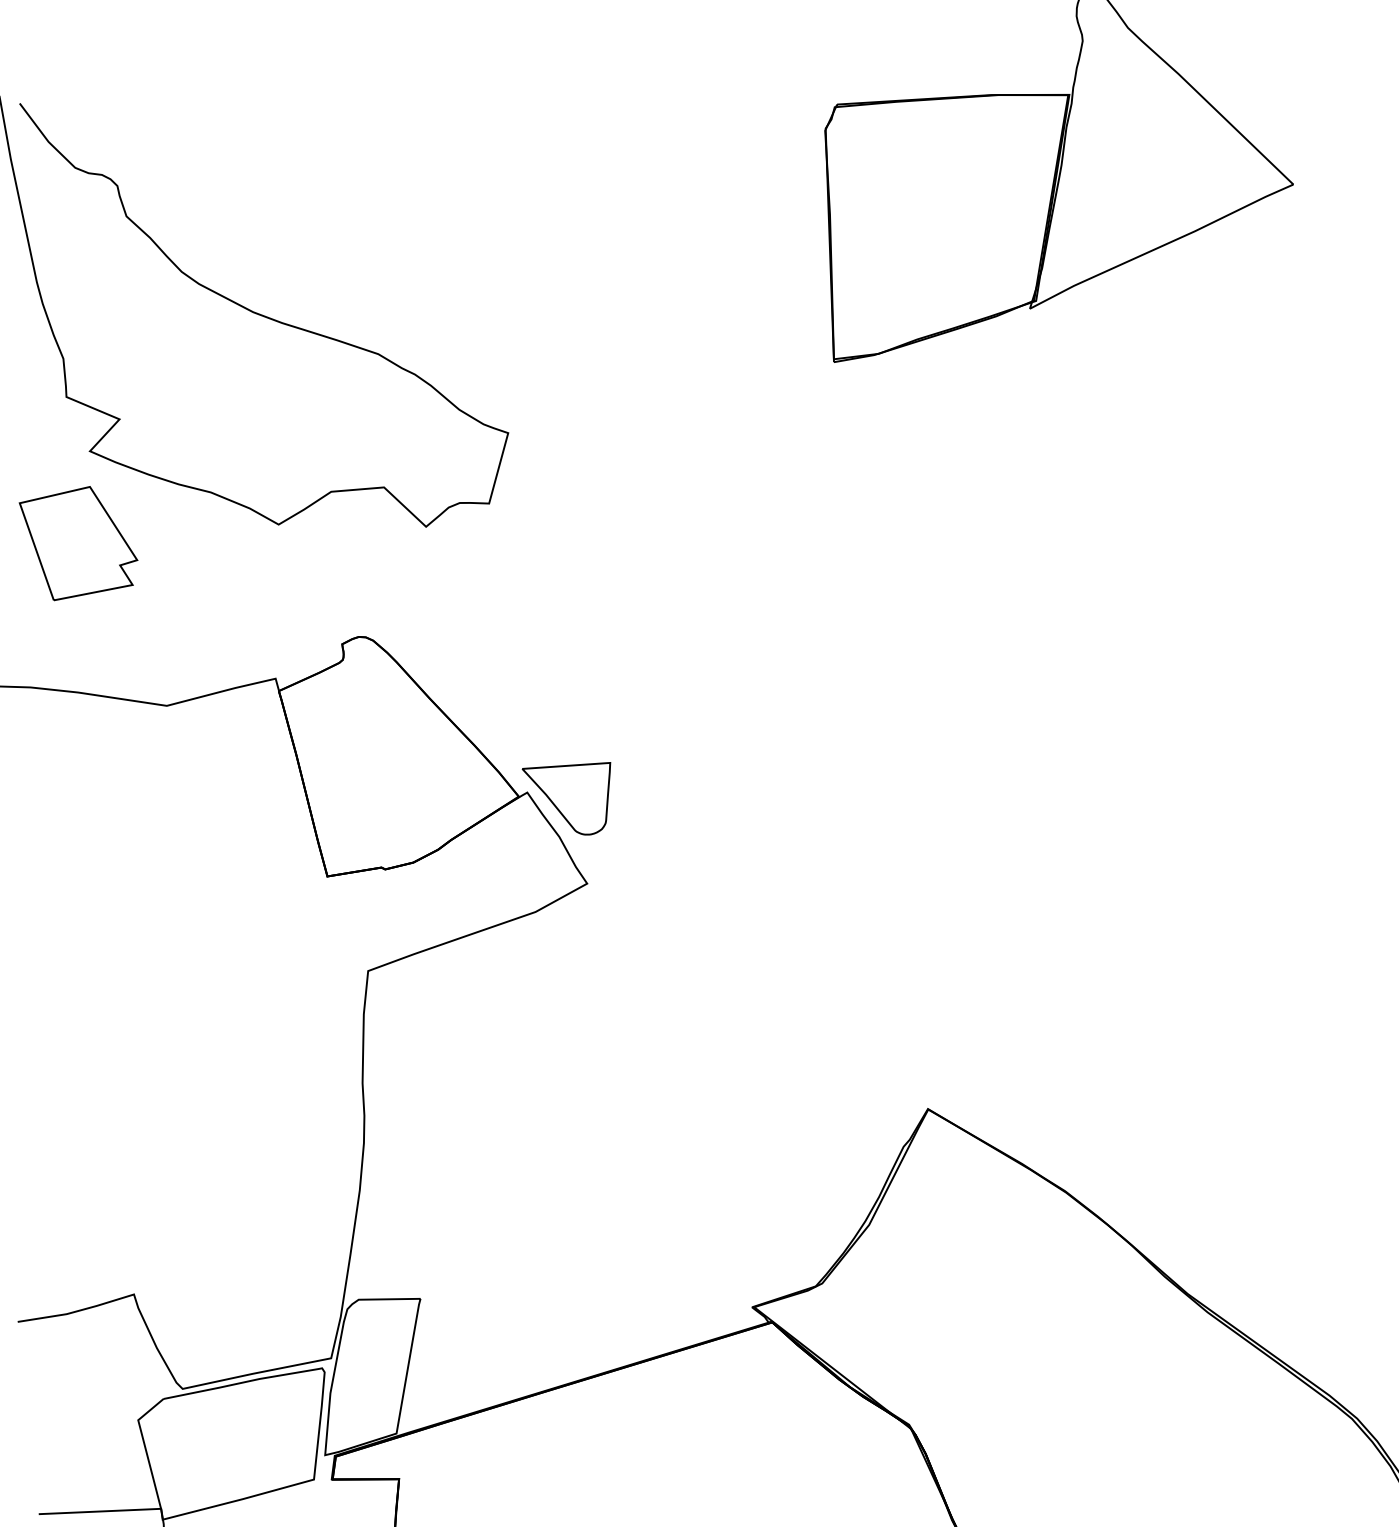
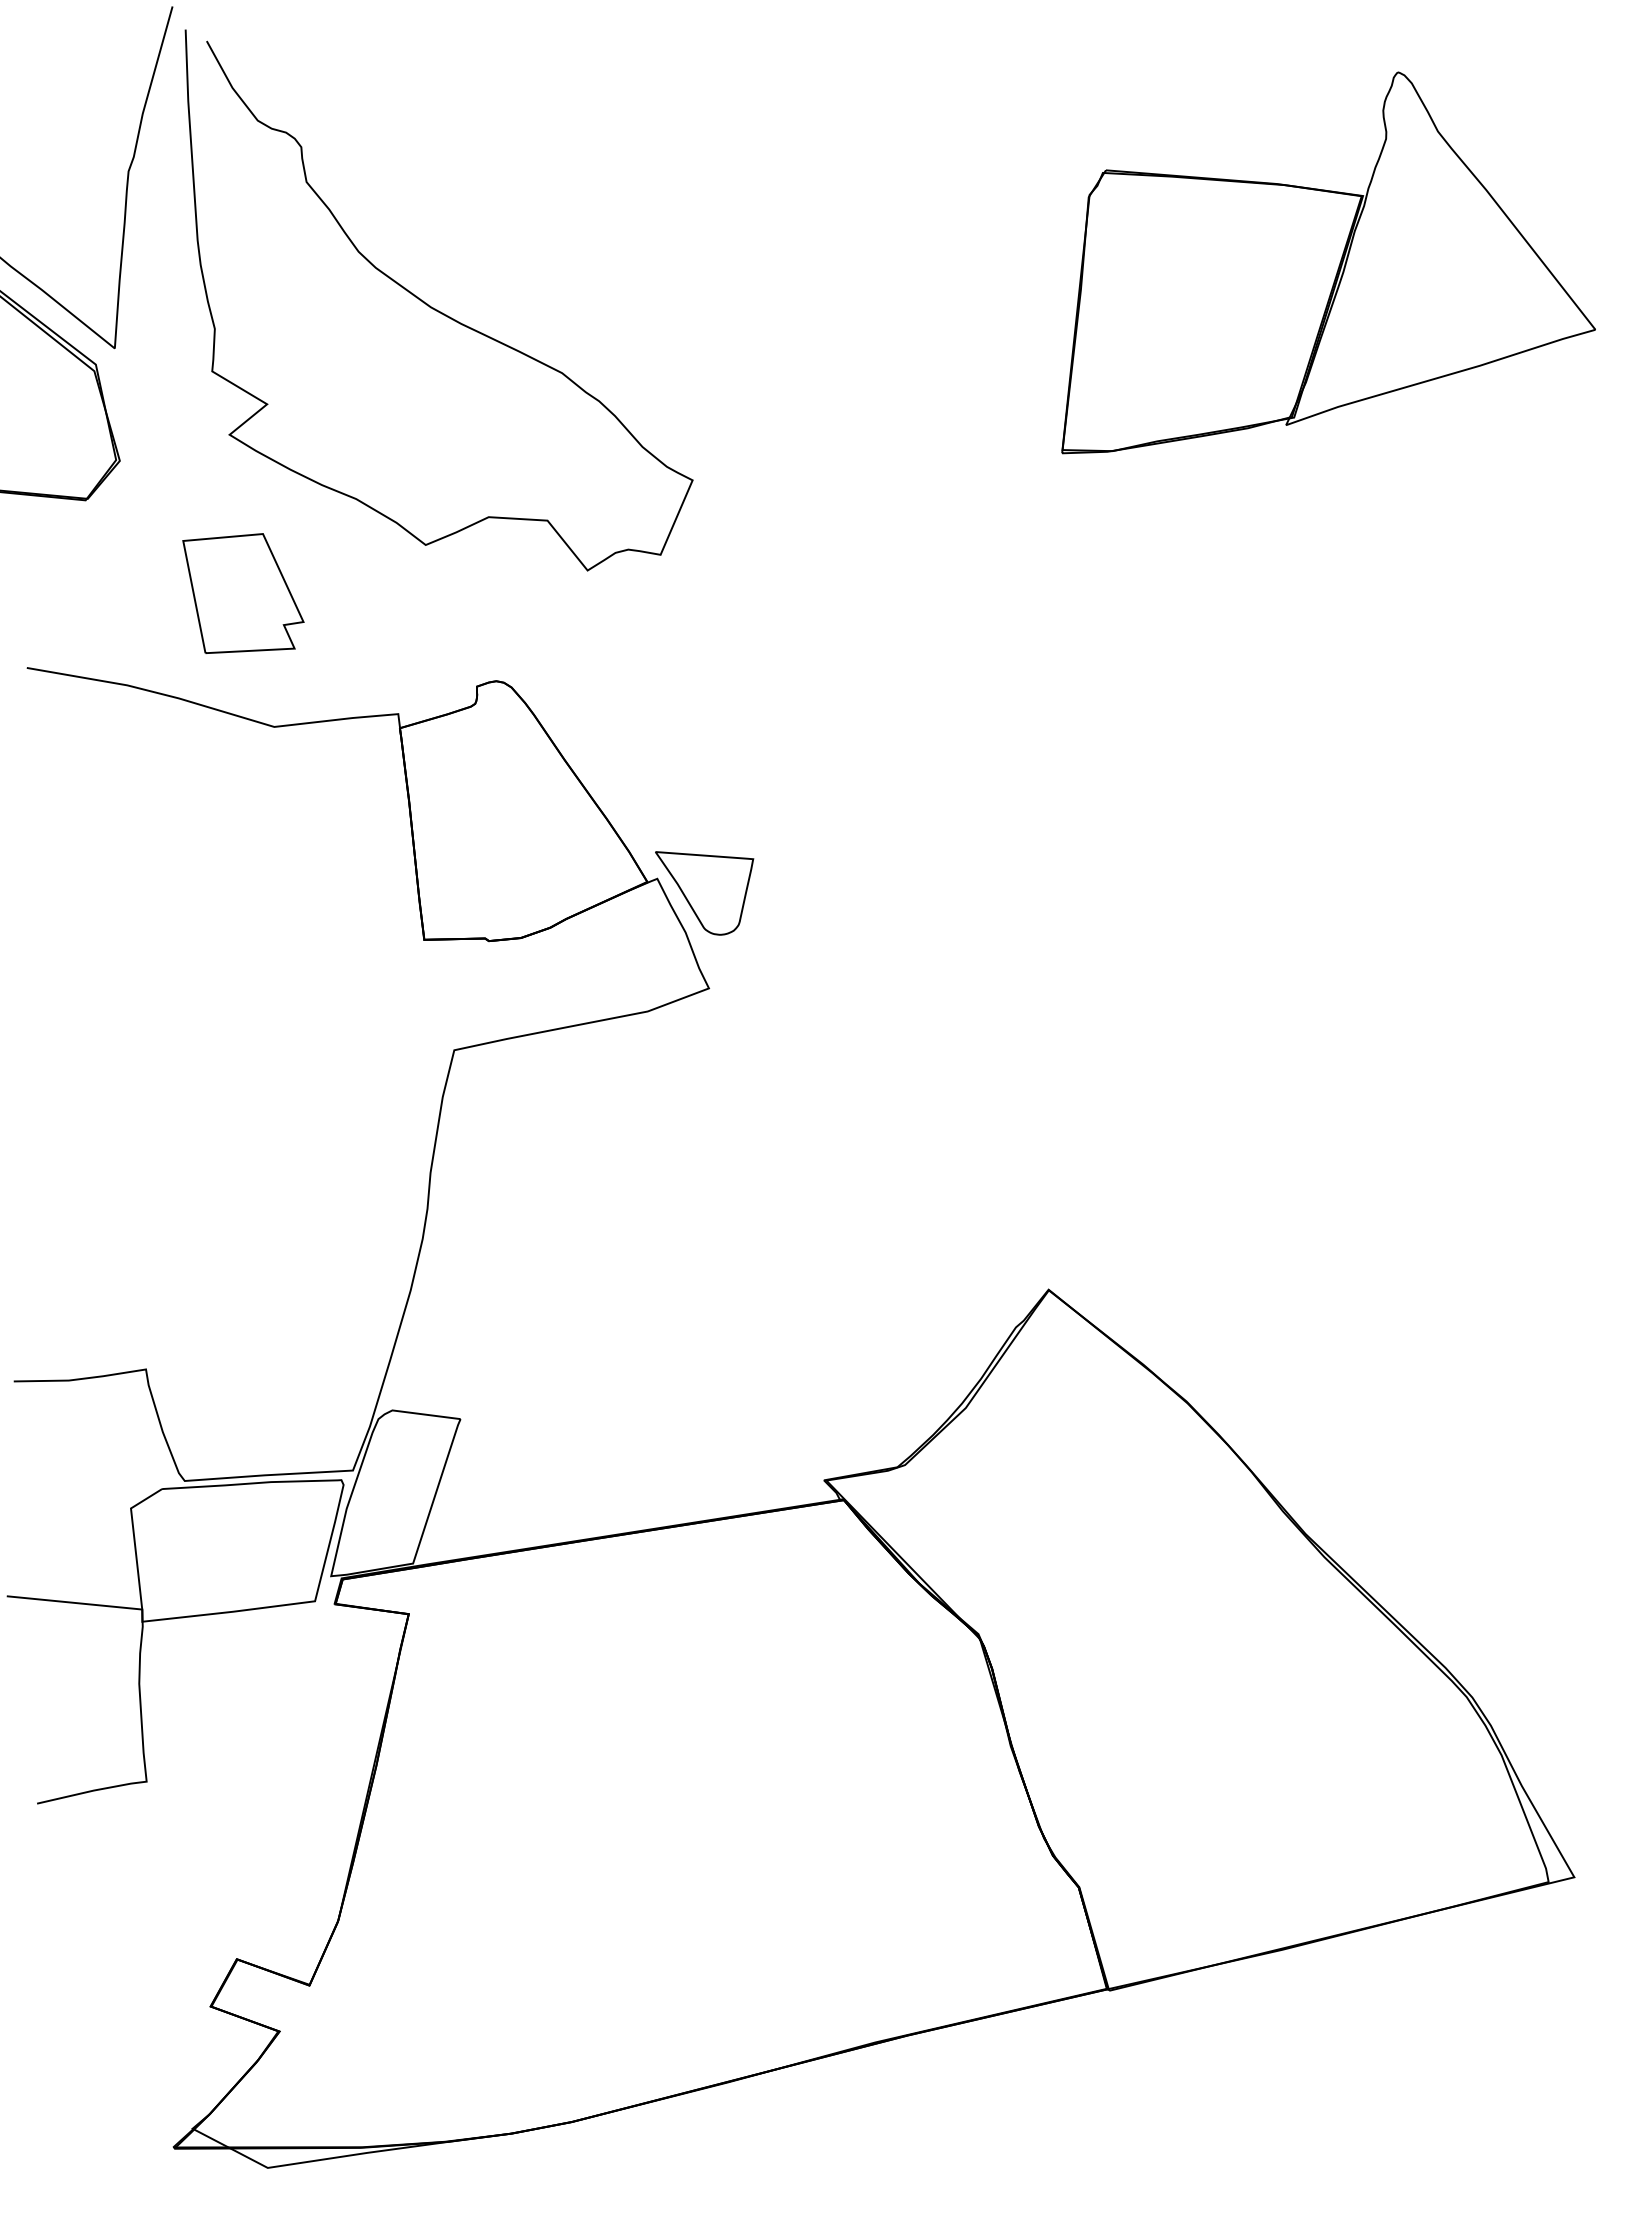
part: (80, 542) -> (243, 593), moved

